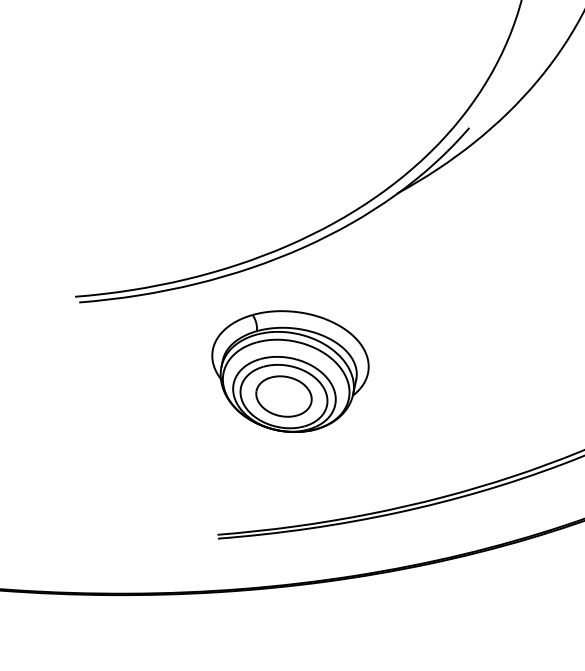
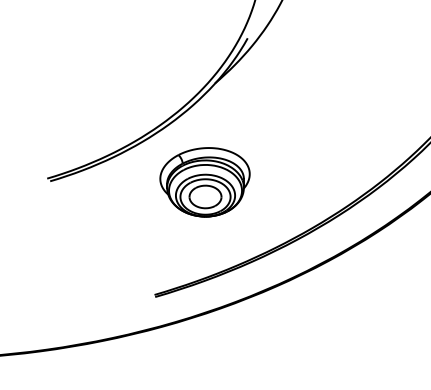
part: (287, 371) -> (204, 182), moved

